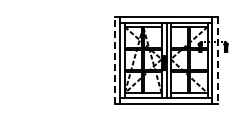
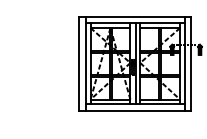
line: (114, 59) -> (79, 63), dashed -> solid
line: (217, 60) -> (190, 64), dashed -> solid

